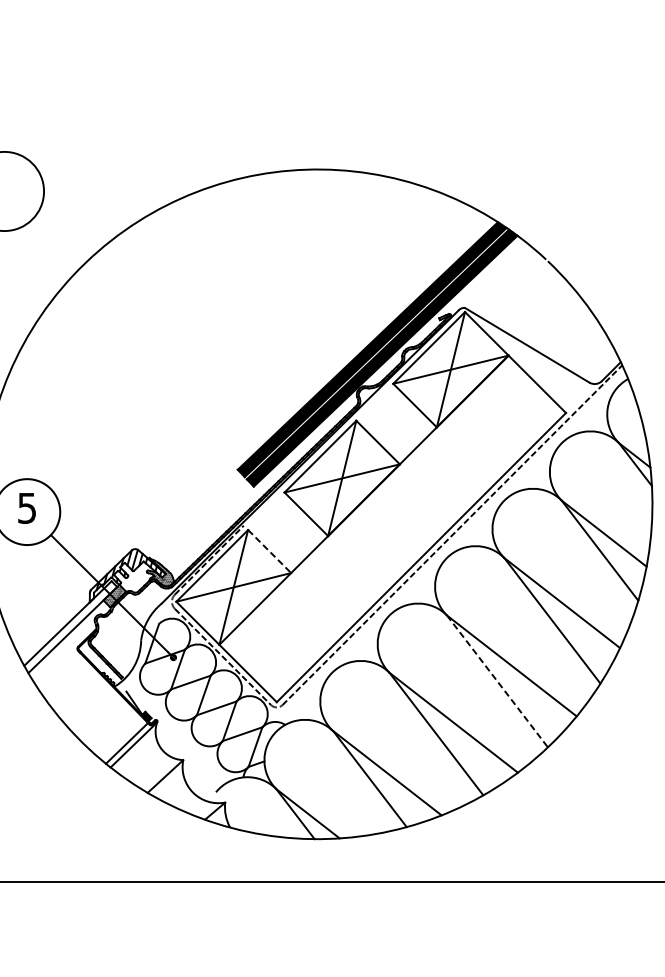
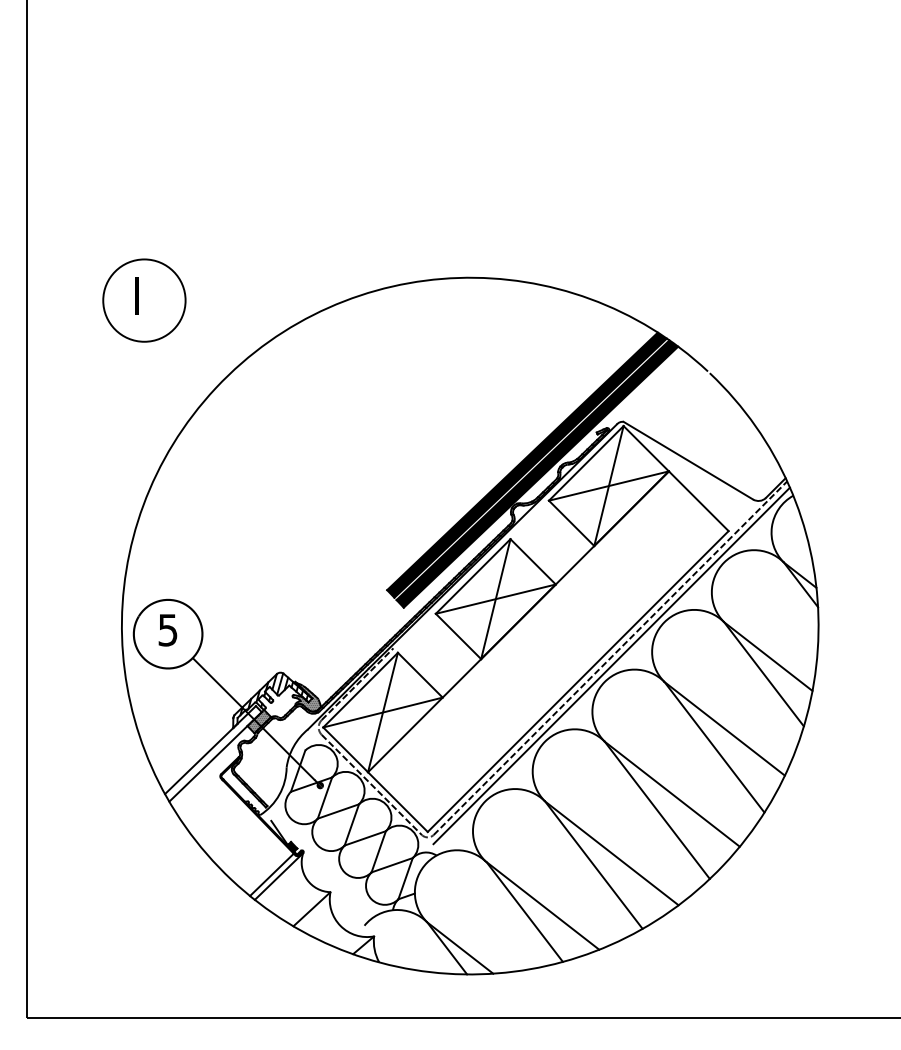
line: (453, 542) -> (611, 665), added
line: (269, 551) -> (420, 675), dashed -> solid
line: (497, 681) -> (657, 810), dashed -> solid

